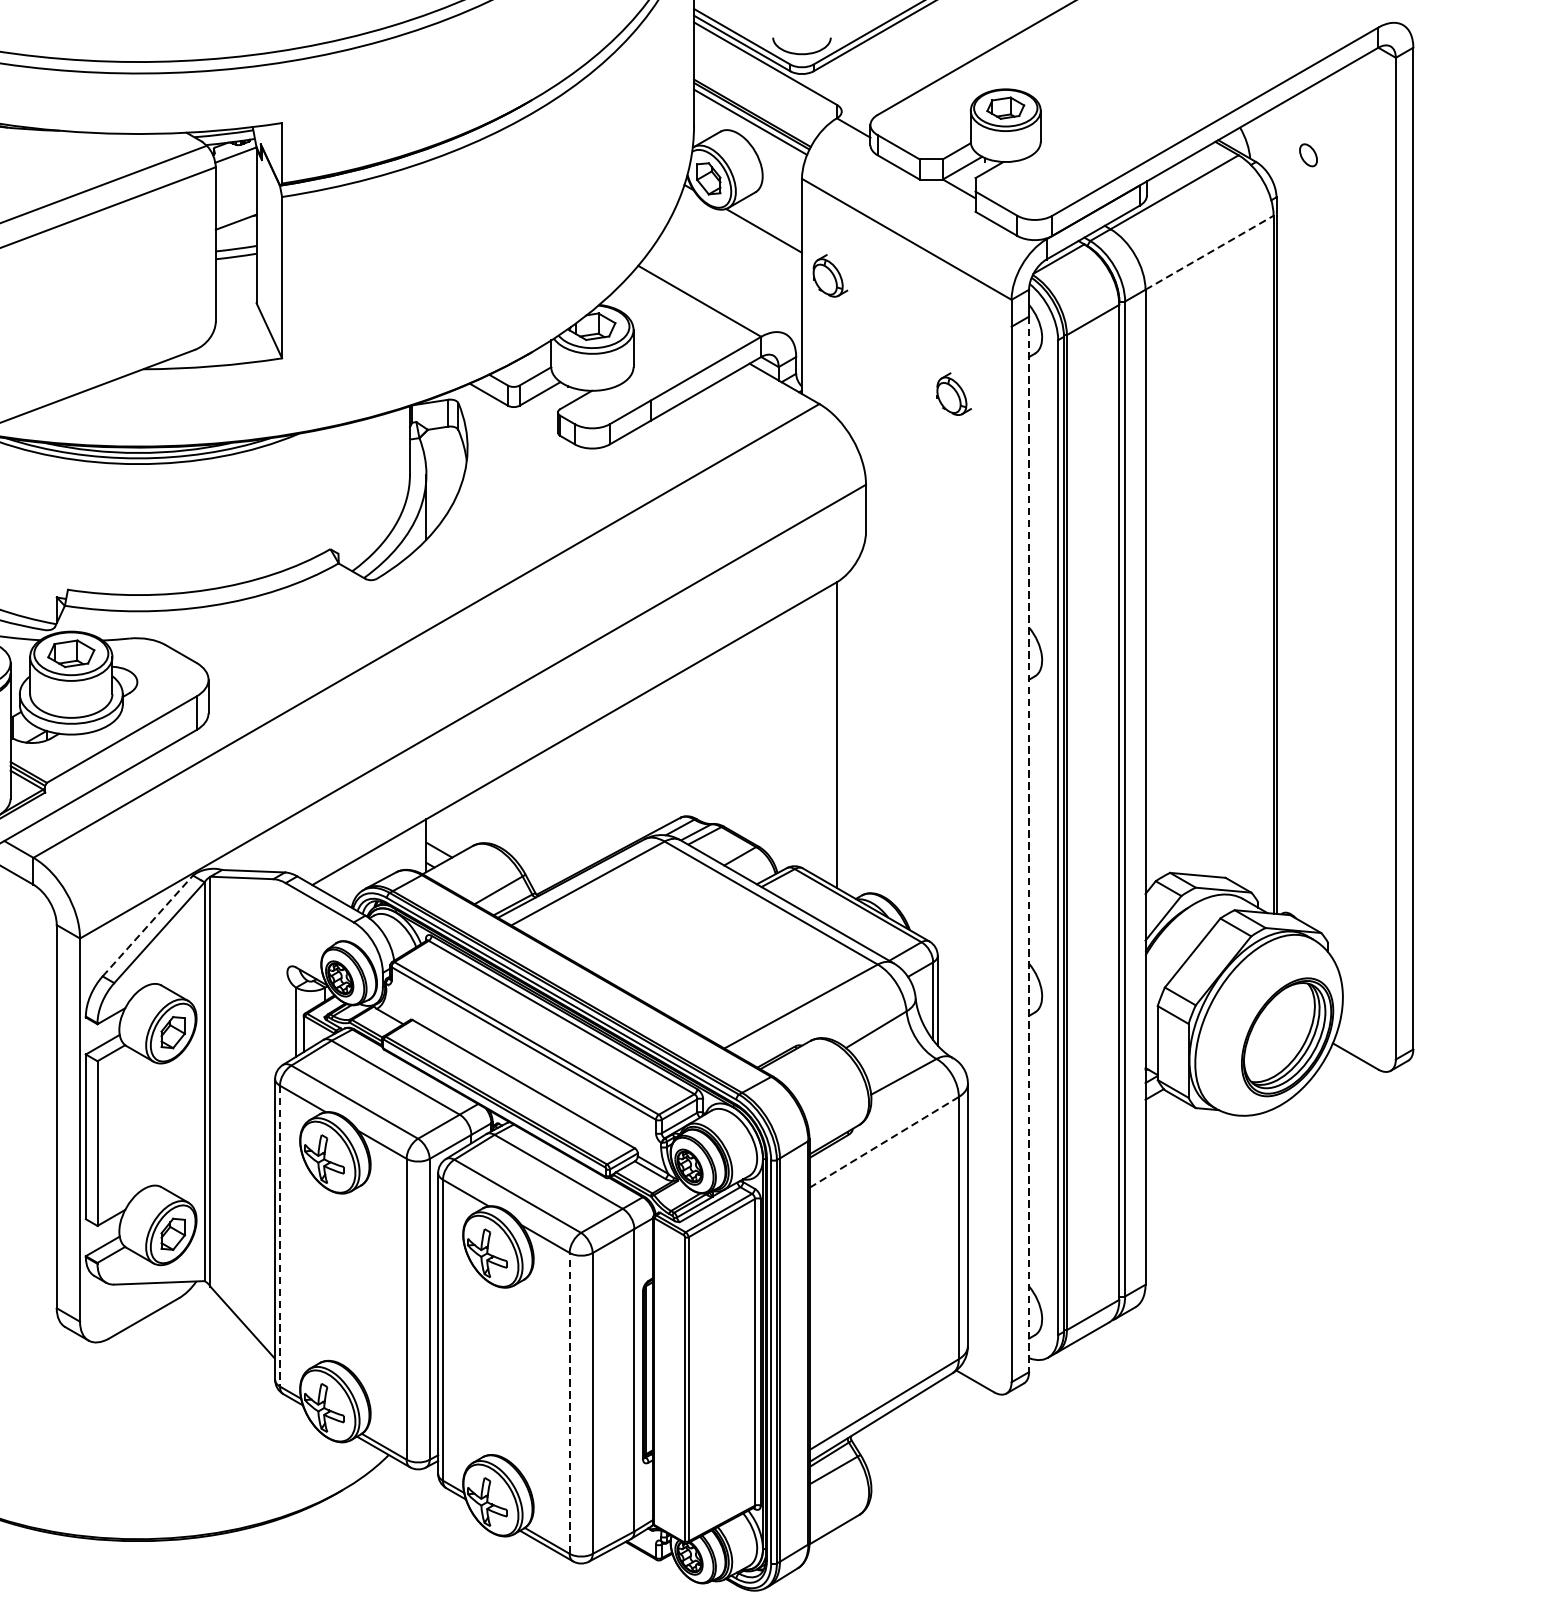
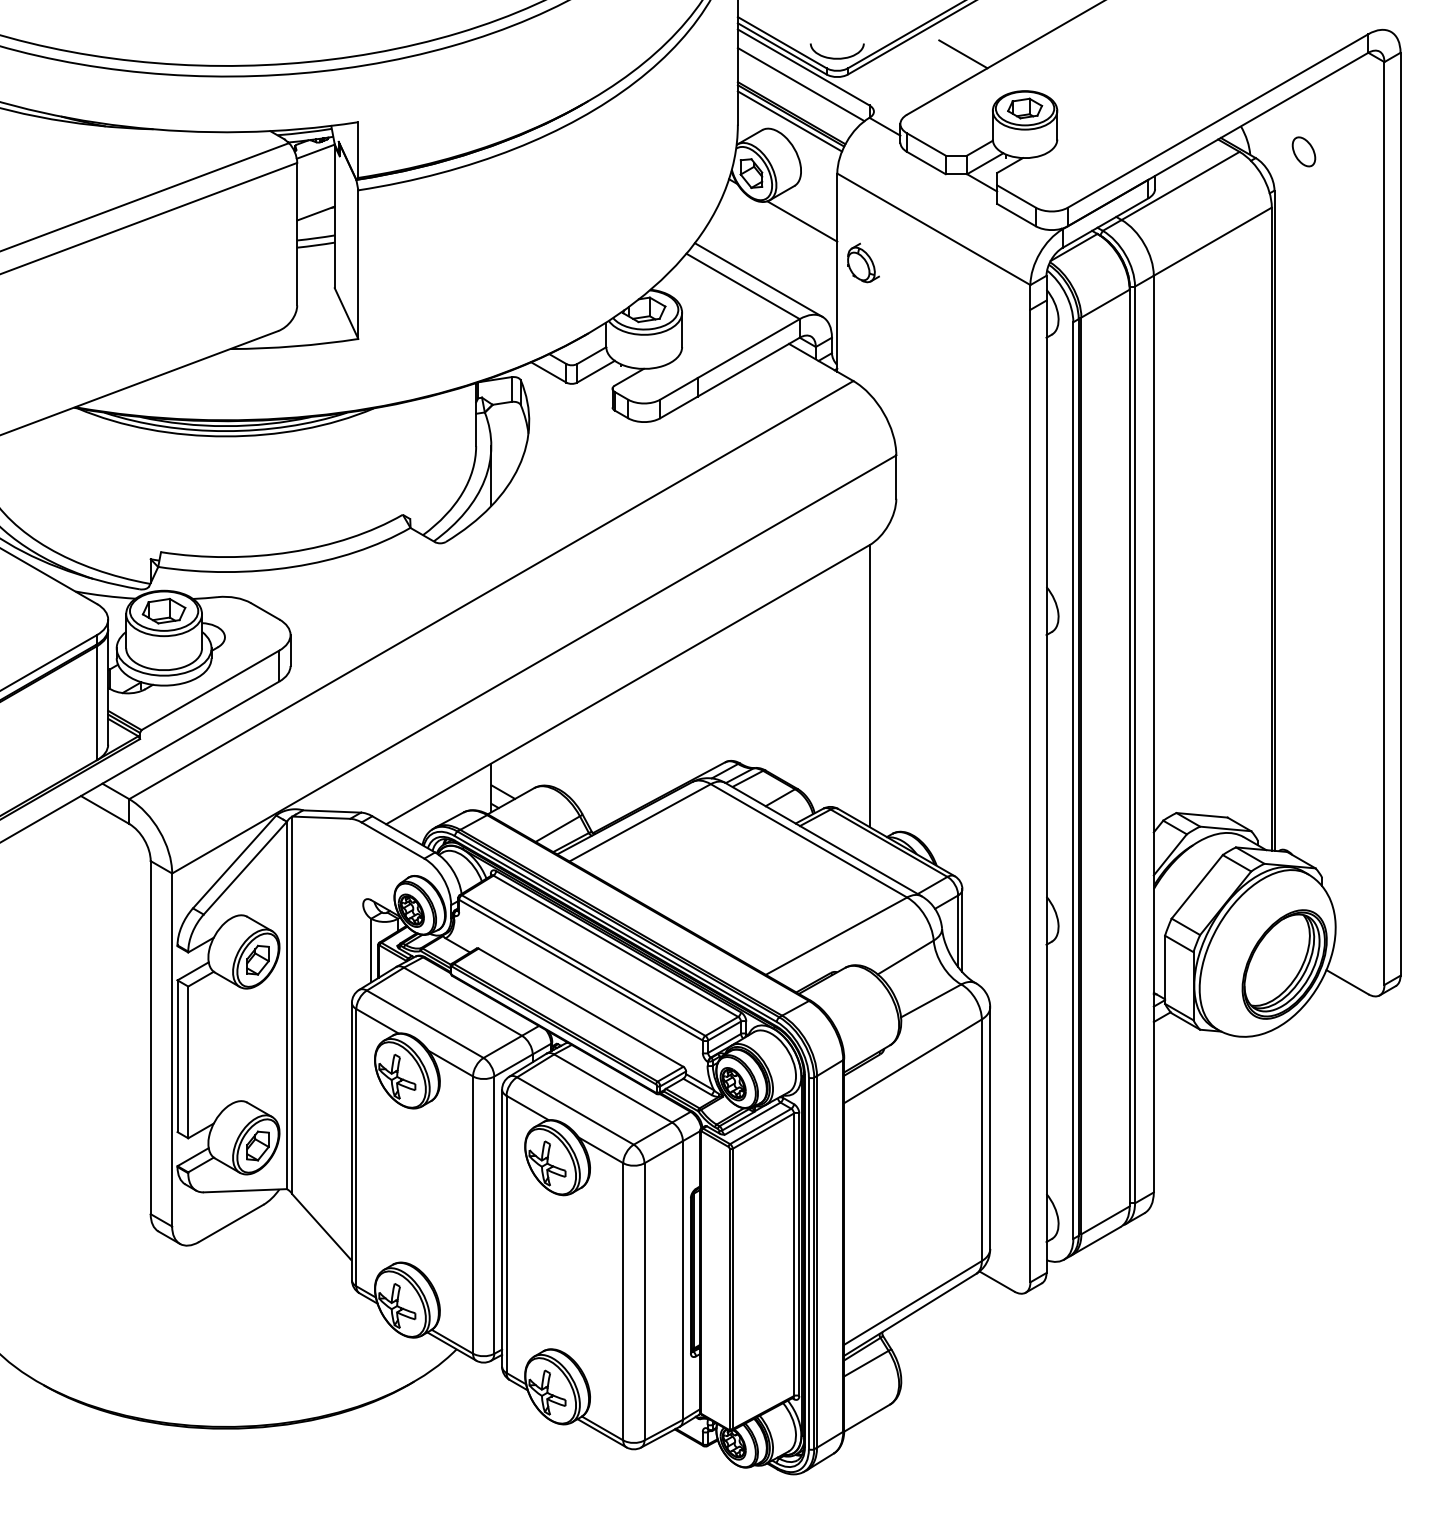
line: (938, 49) -> (963, 54), added
line: (762, 82) -> (800, 84), added
part: (1307, 154) -> (1303, 151), size x1.43
line: (1210, 252) -> (1213, 241), dashed -> solid
line: (716, 293) -> (758, 279), added
part: (954, 393) -> (977, 371), removed
line: (1029, 845) -> (1046, 787), dashed -> solid
line: (147, 925) -> (234, 861), dashed -> solid
line: (884, 1142) -> (913, 1061), dashed -> solid
line: (280, 1235) -> (356, 1147), dashed -> solid
line: (569, 1403) -> (623, 1301), dashed -> solid

